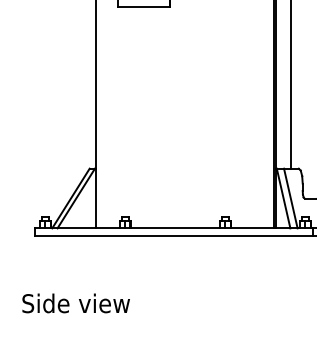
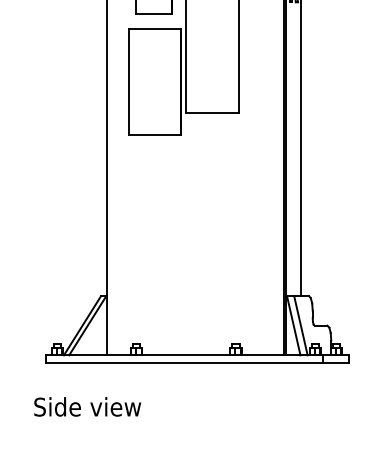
text: (75, 303) -> (87, 406), moved

